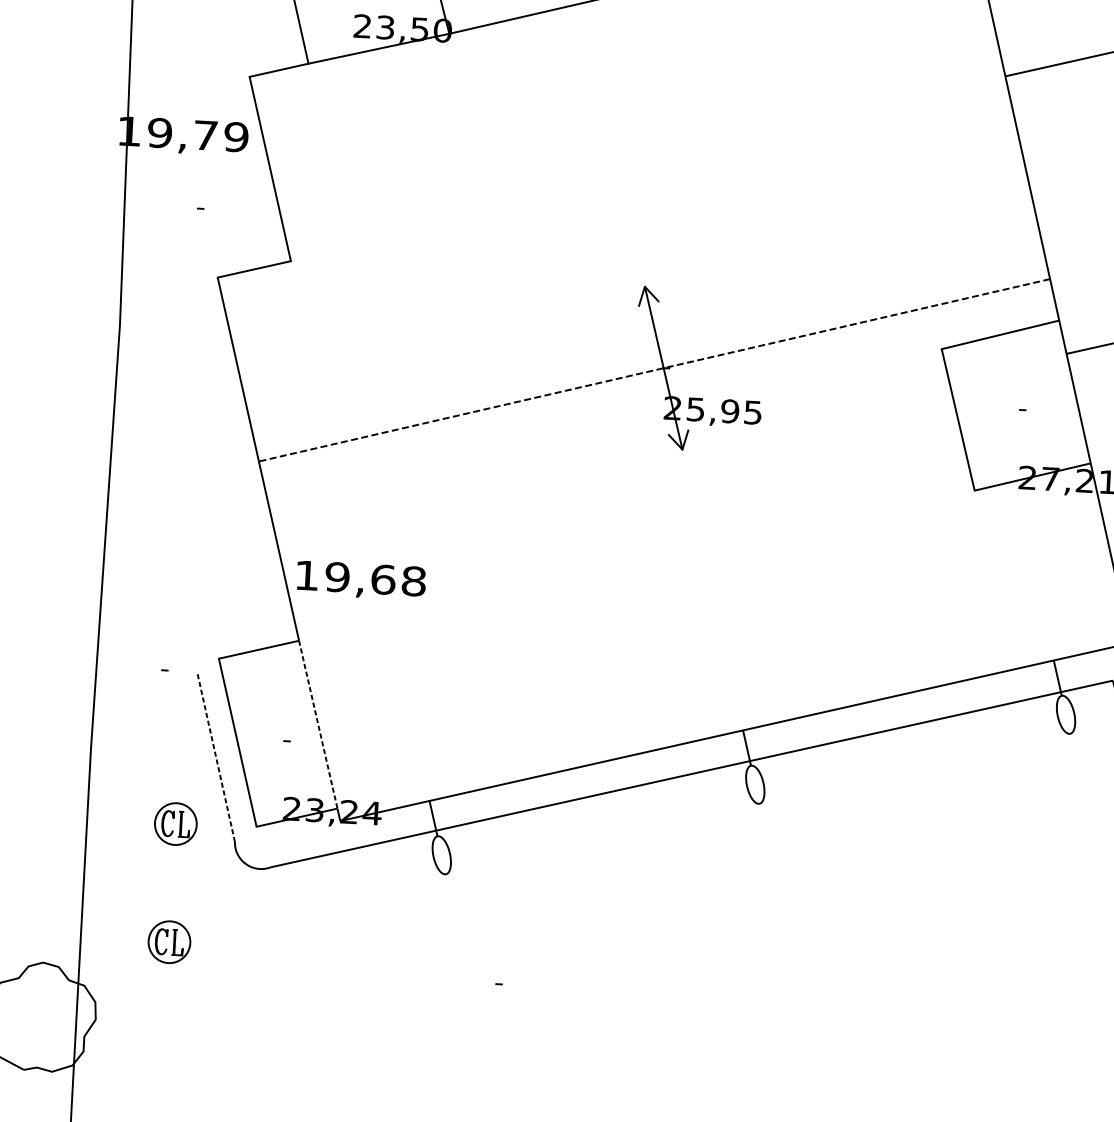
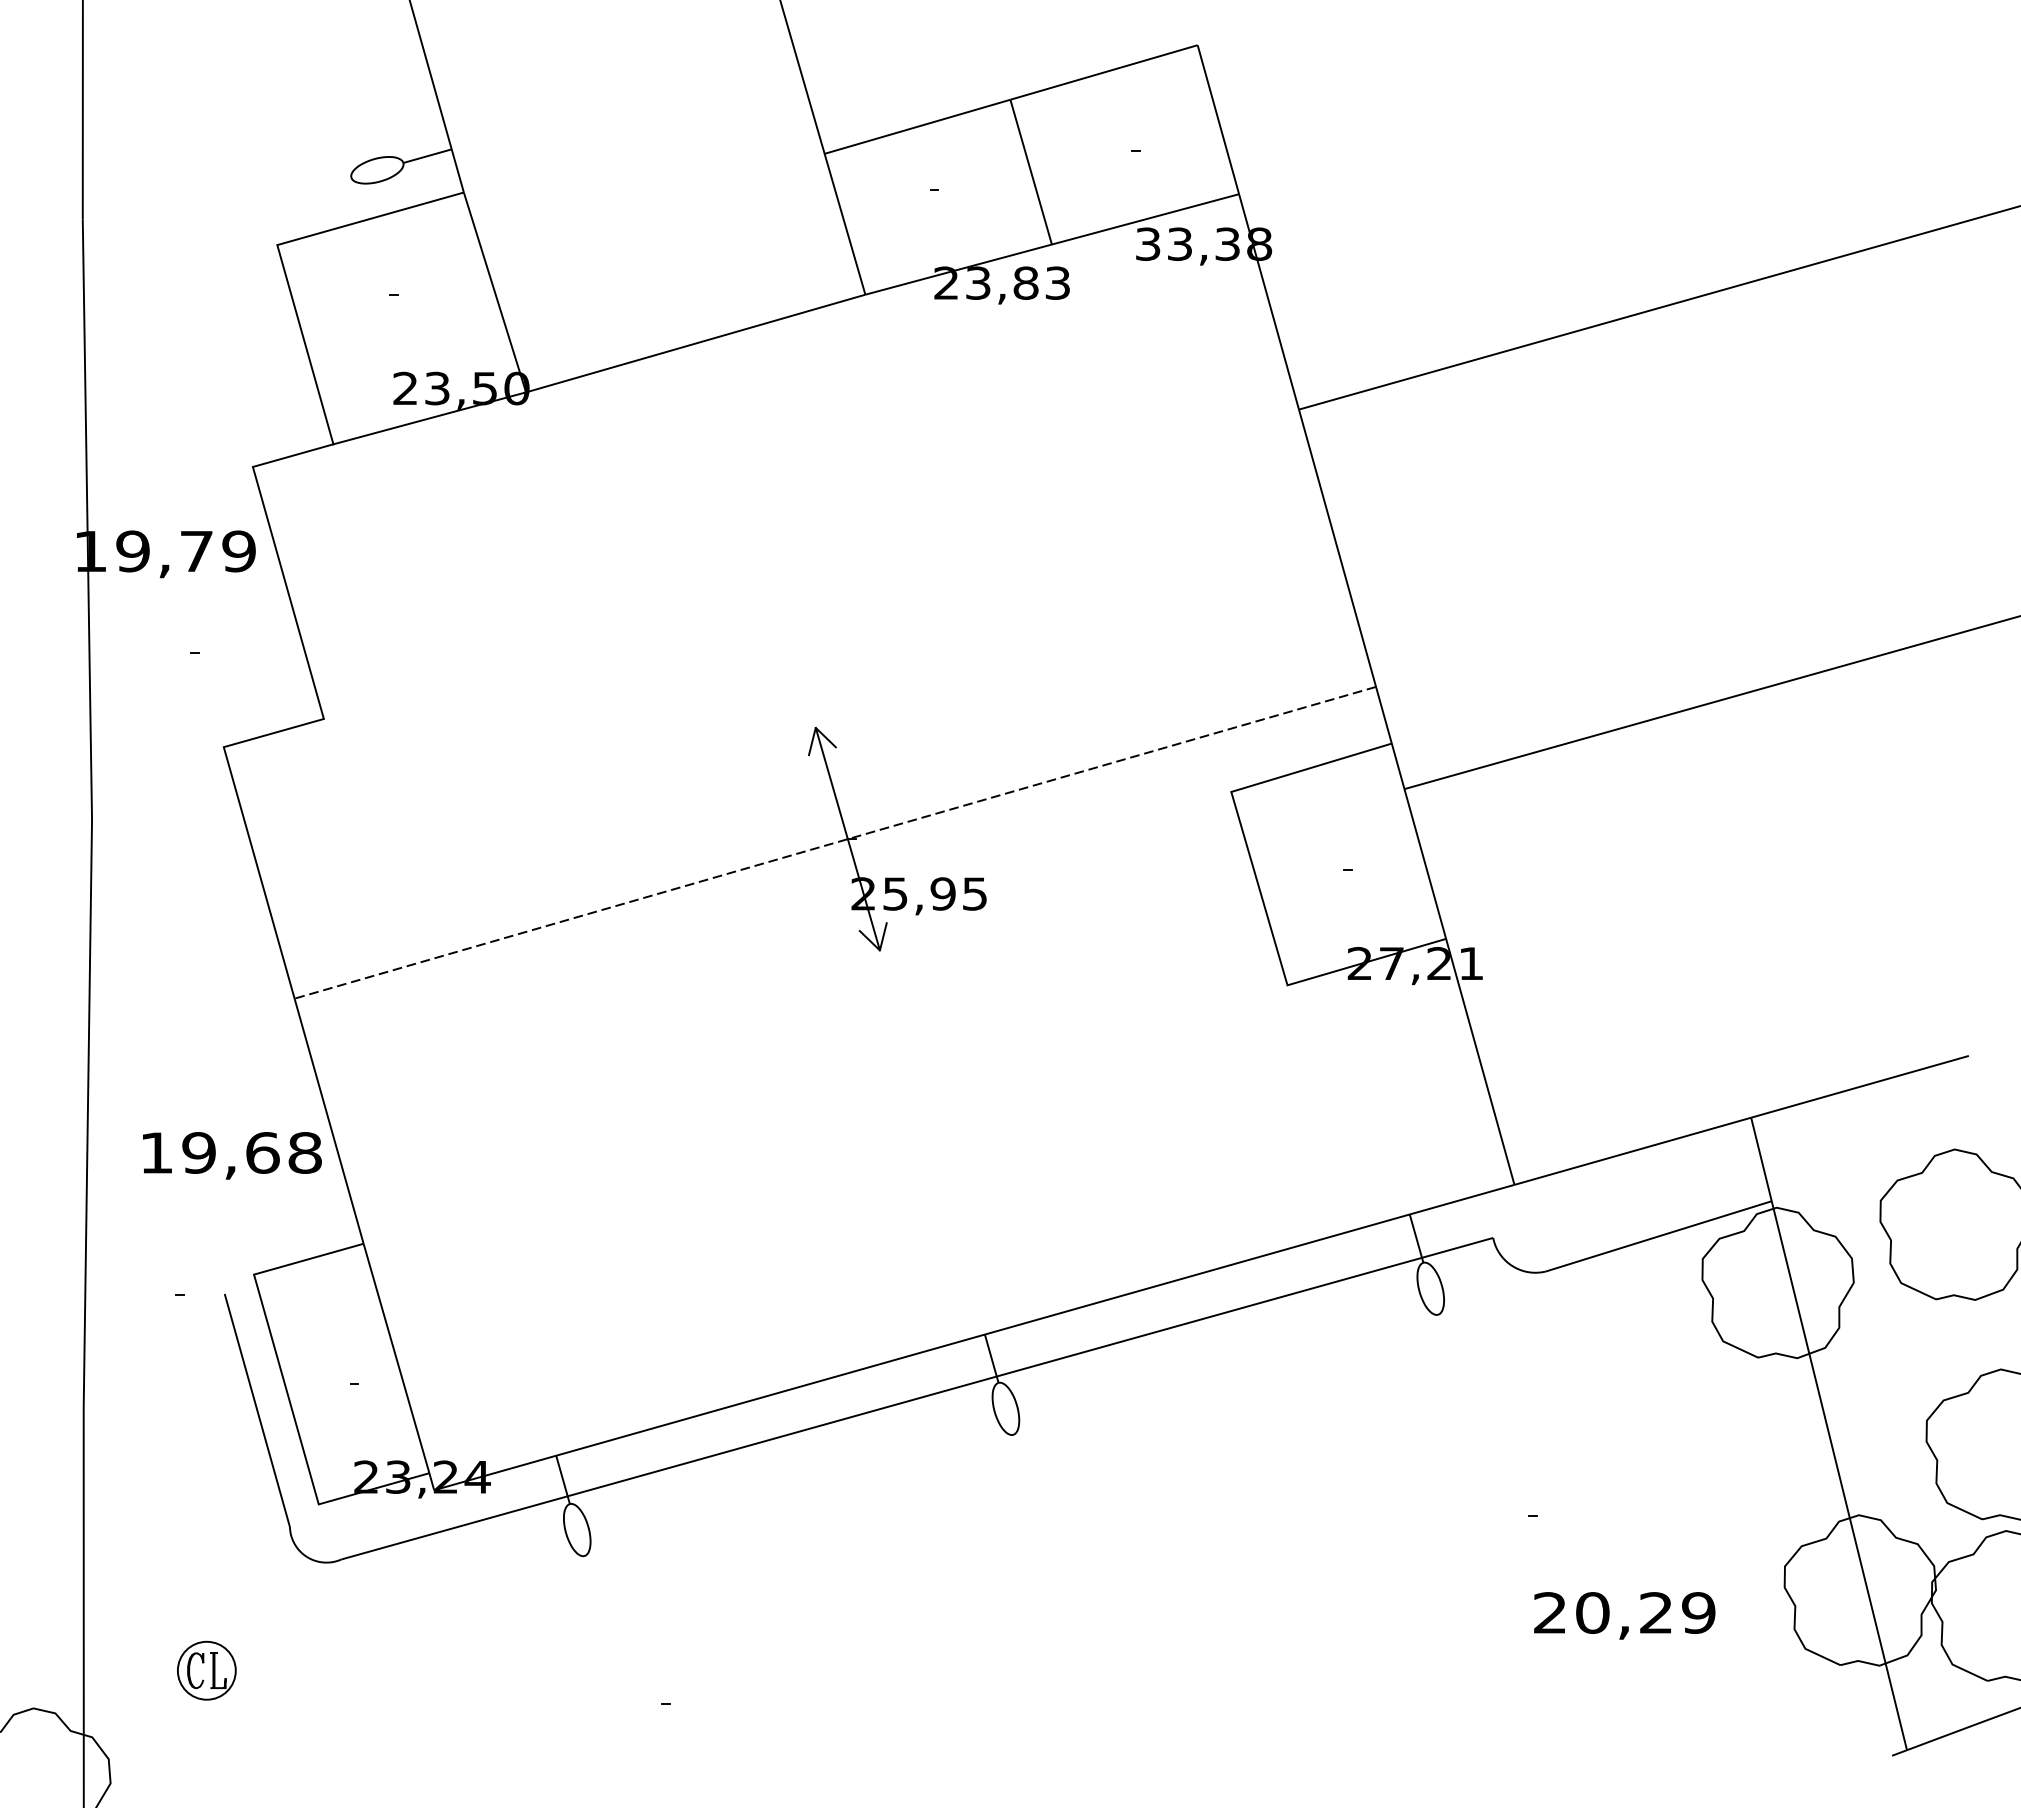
text: (361, 580) -> (232, 1155), moved
line: (318, 724) -> (396, 1358), dashed -> solid
line: (216, 756) -> (257, 1410), dashed -> solid
part: (175, 823) -> (206, 1506), removed

